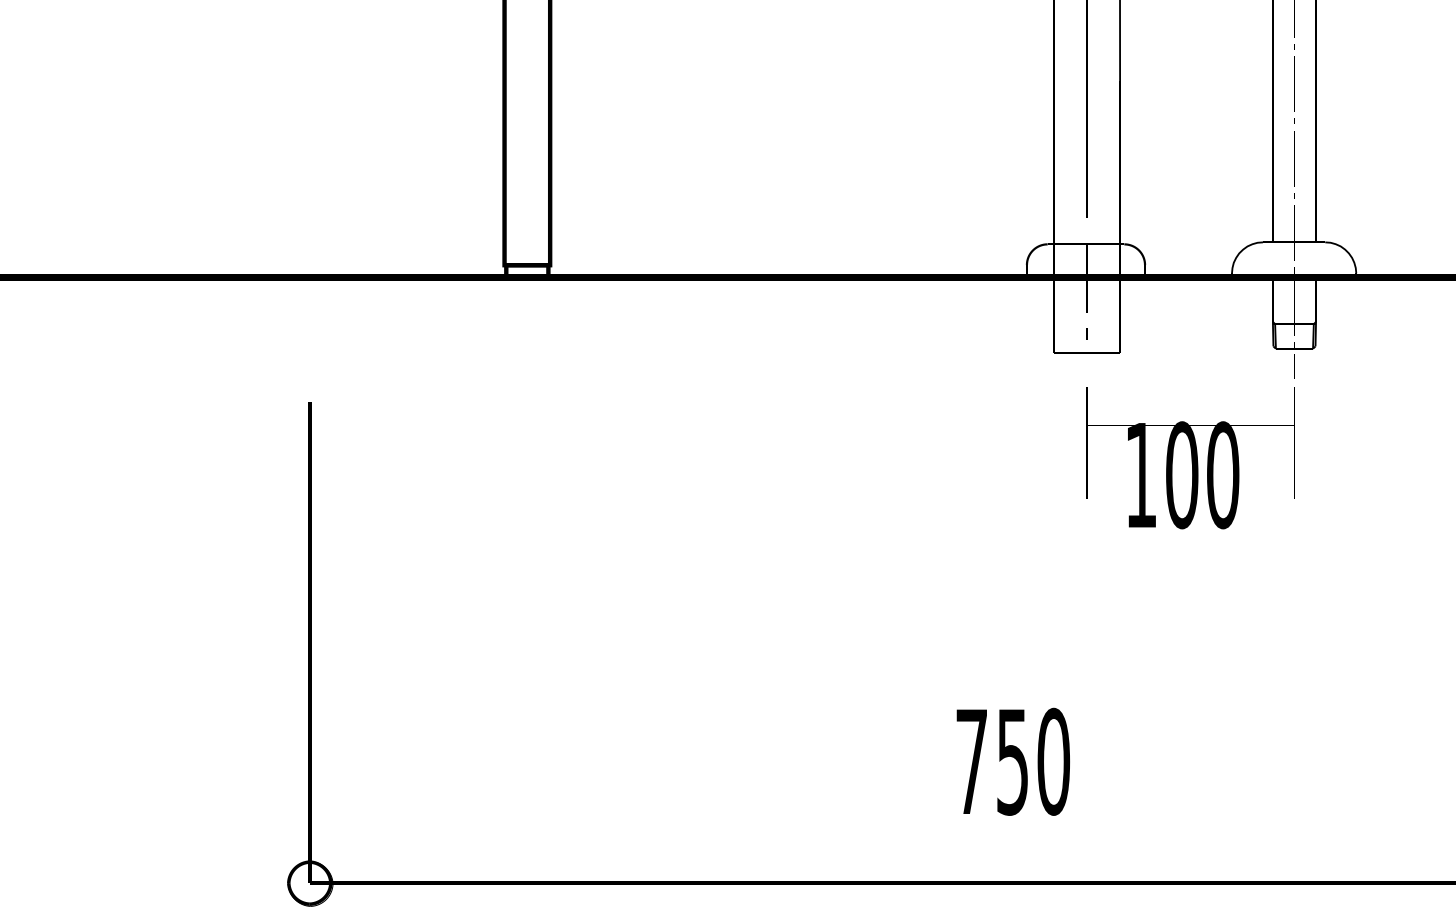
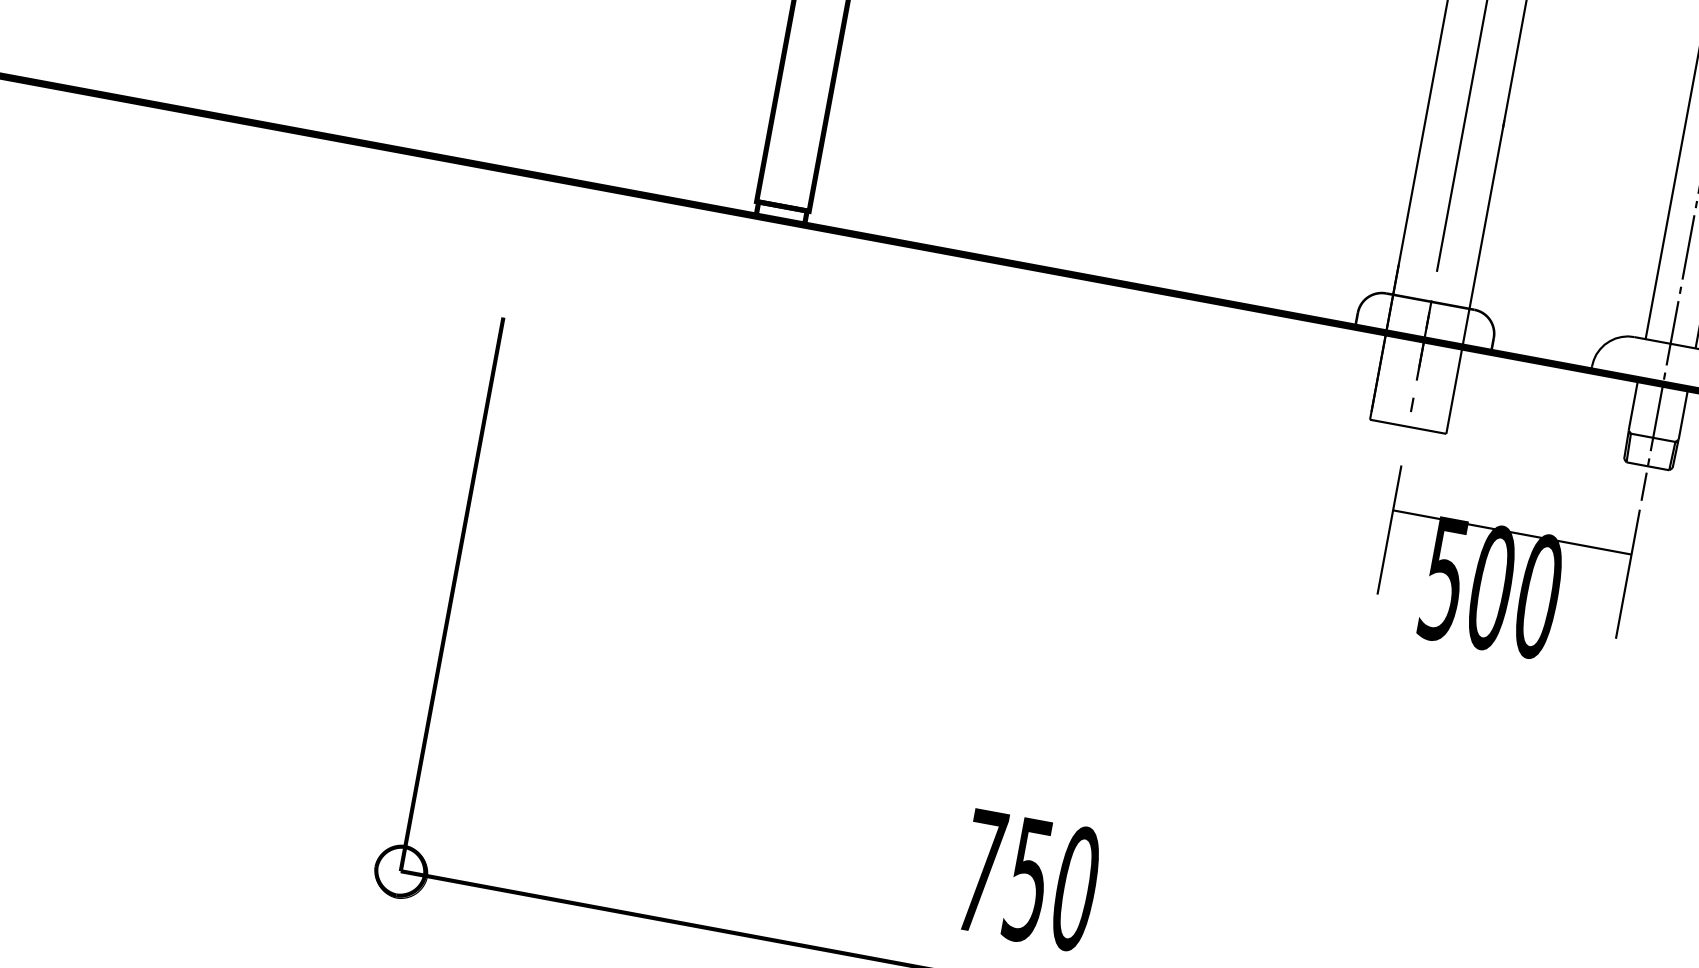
text: (1140, 476) -> (1443, 580), 100 -> 500
text: (1012, 761) -> (1028, 879), moved

